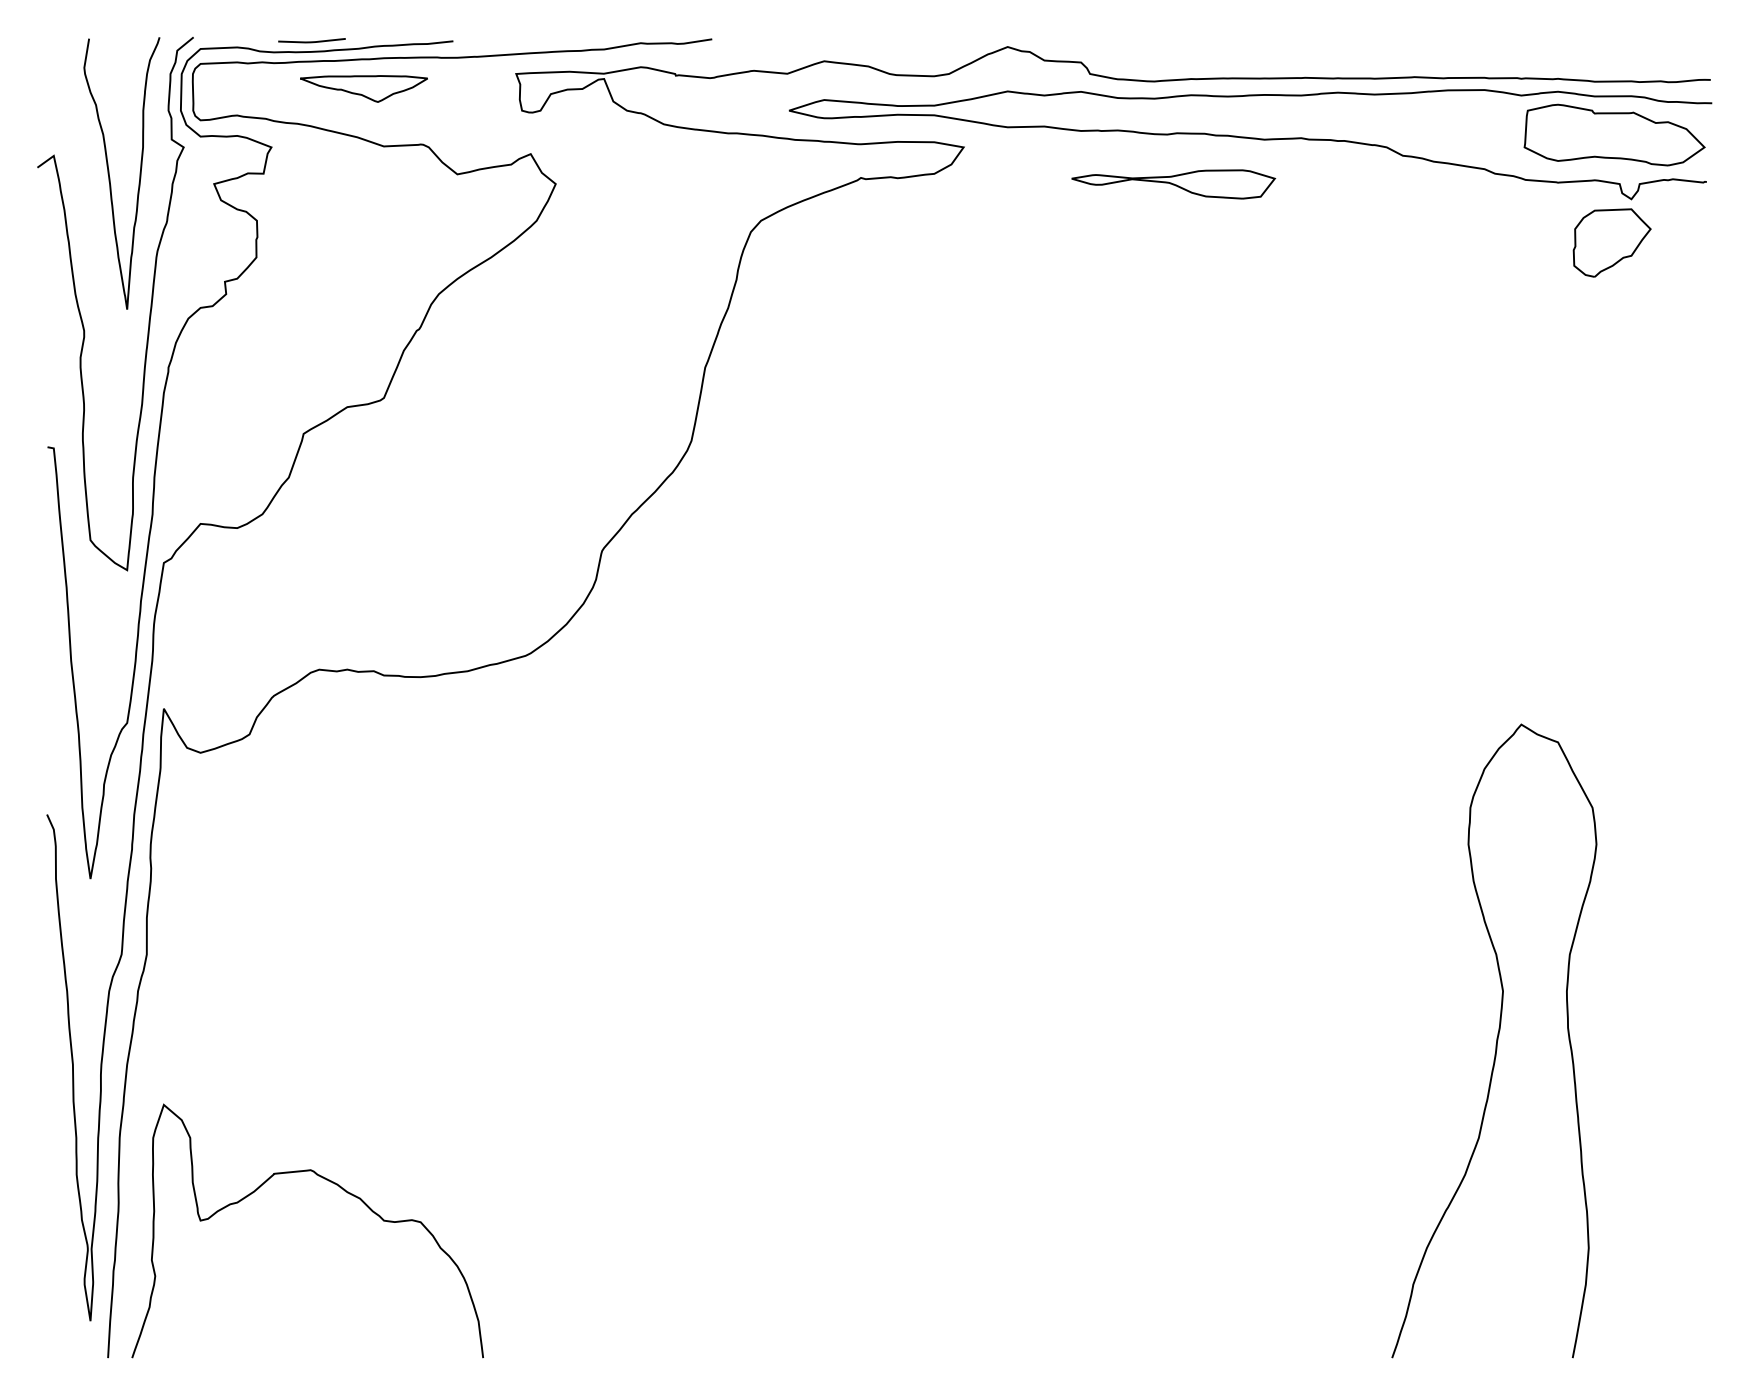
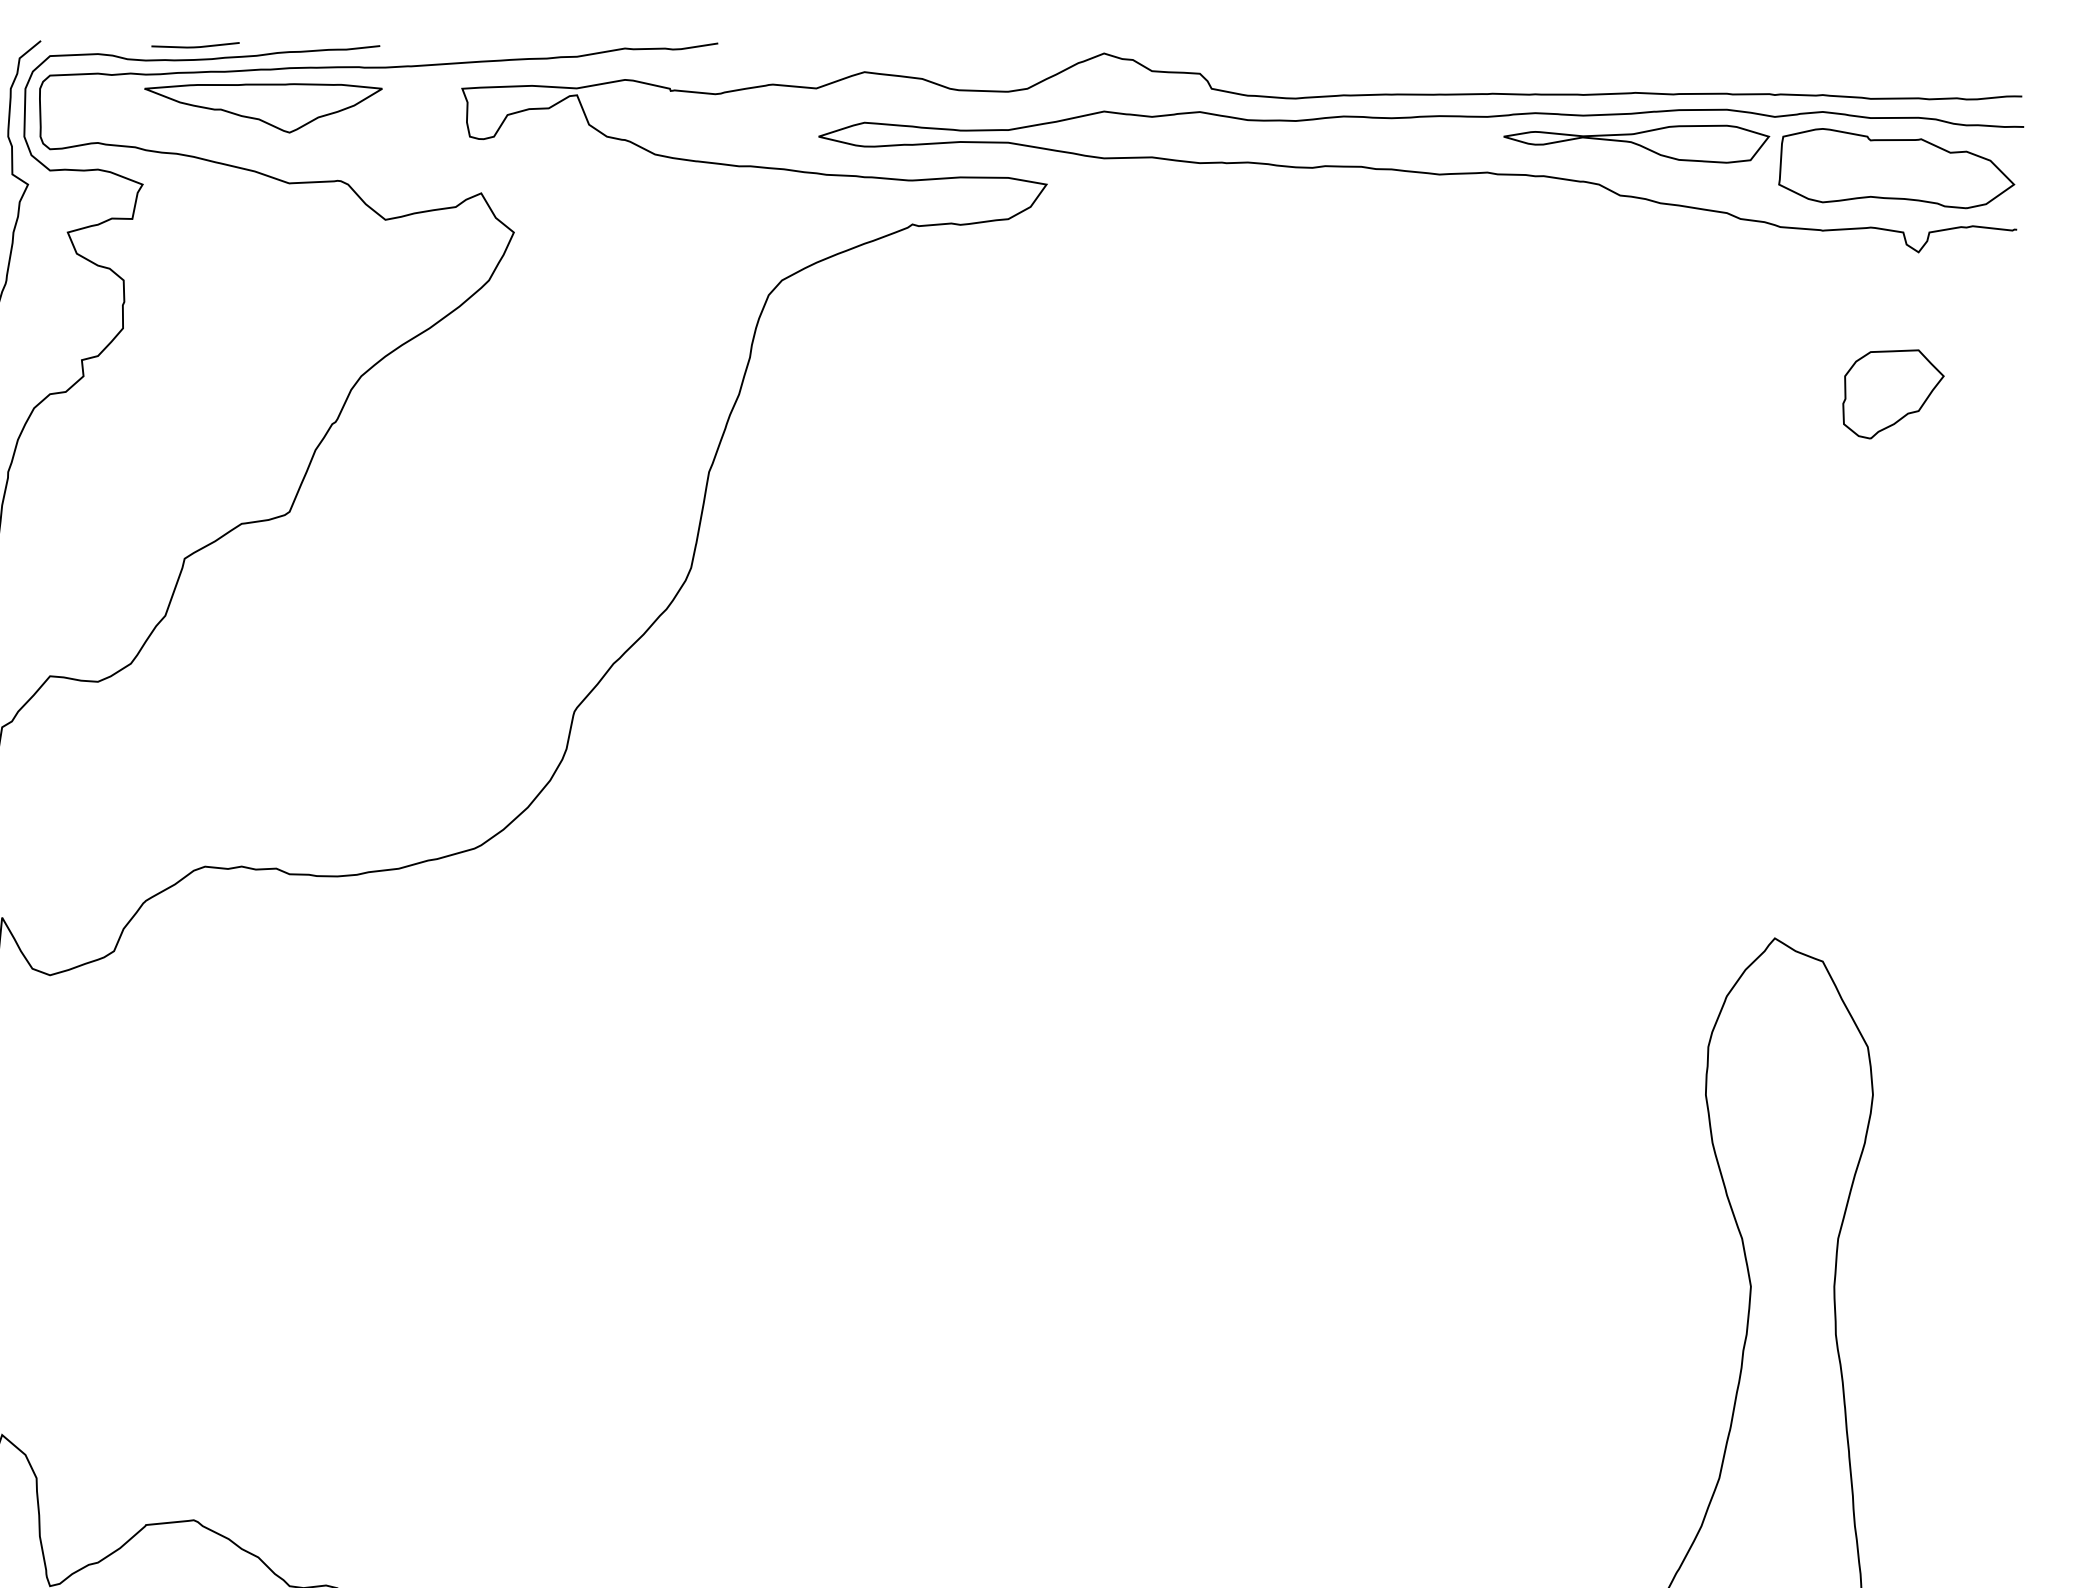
part: (363, 88) -> (262, 107), size x1.43
part: (1173, 184) -> (1636, 144), moved
part: (1611, 242) -> (1892, 393), moved

